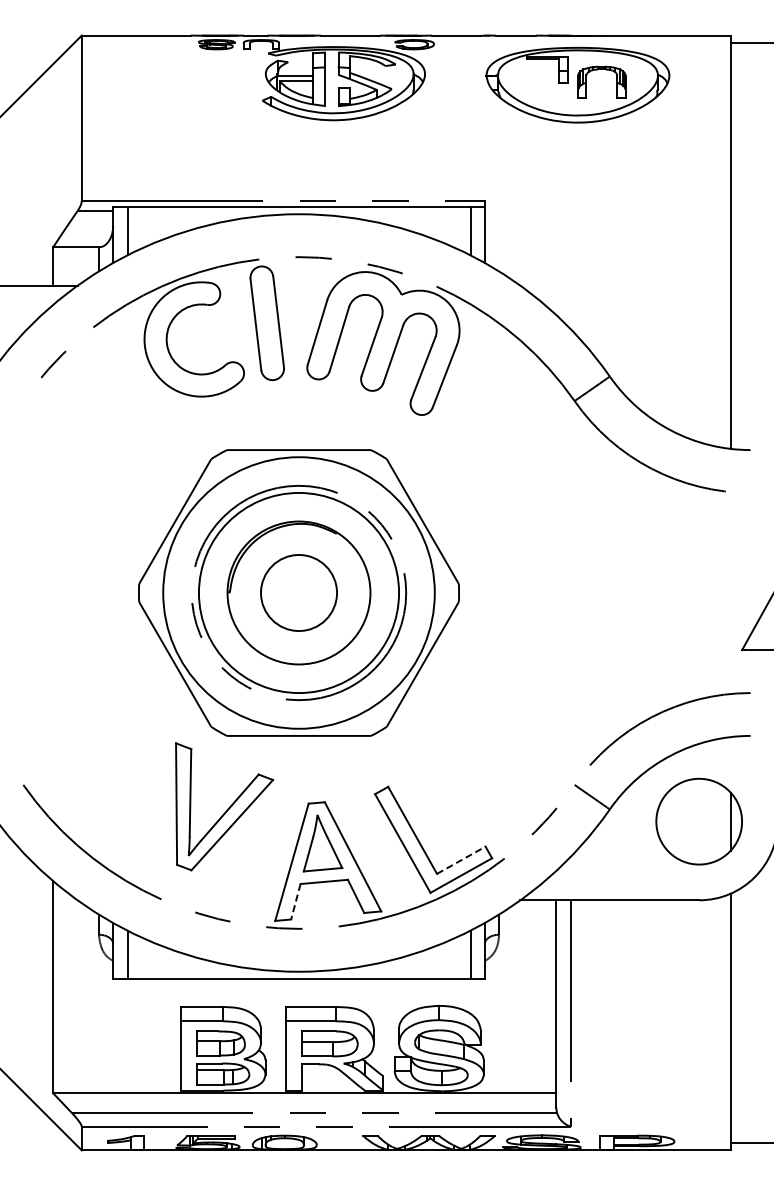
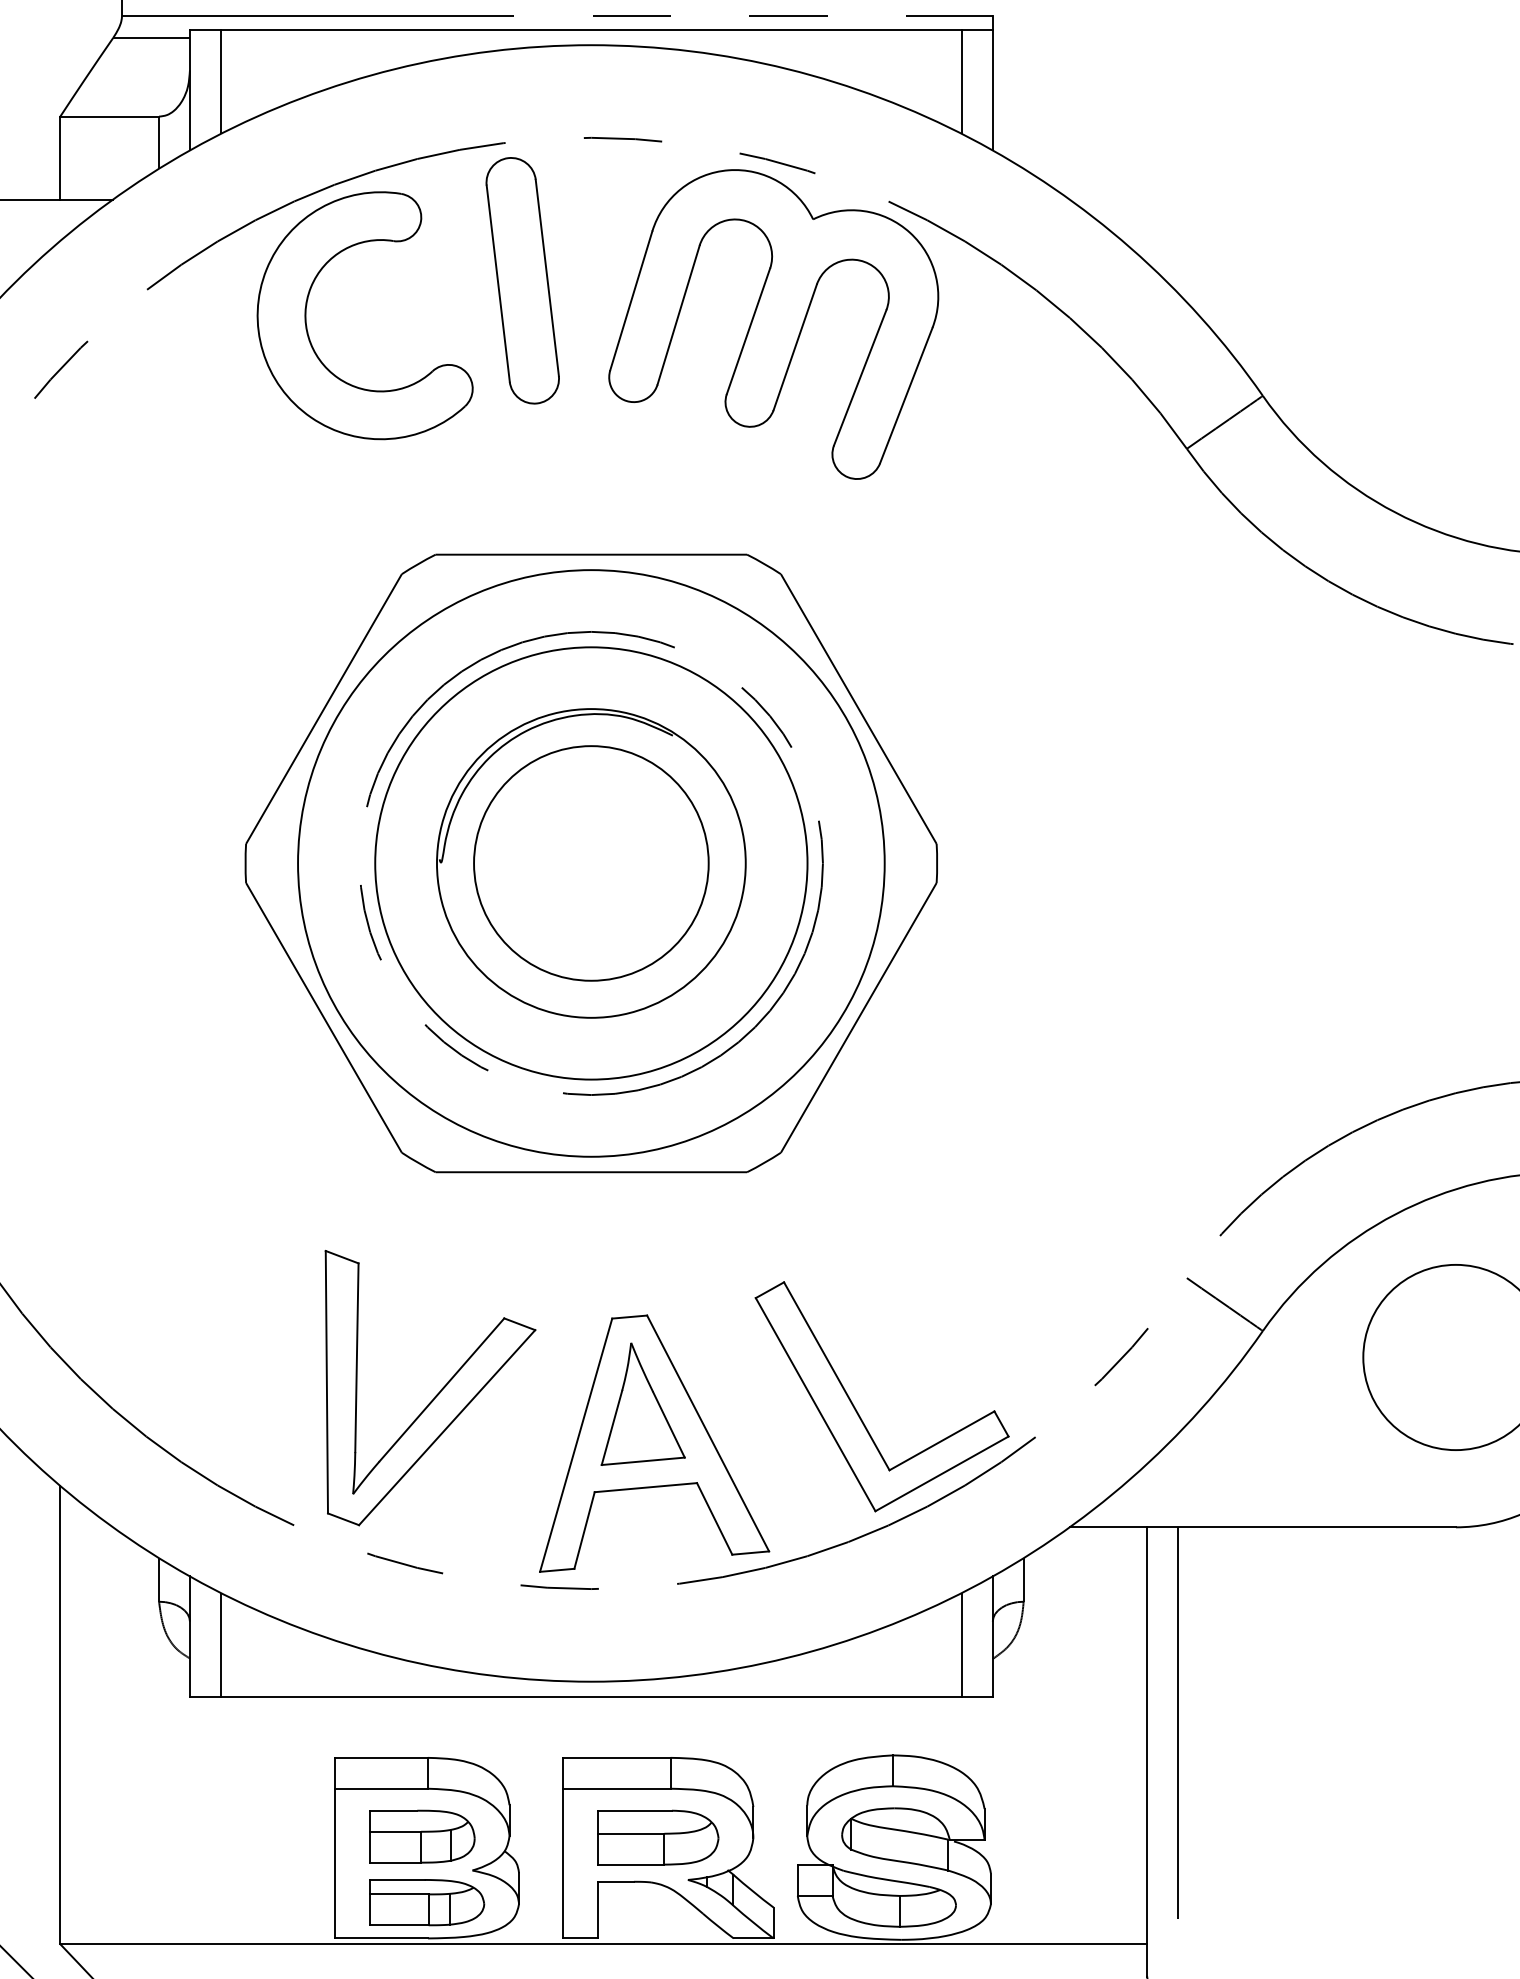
circle: (298, 592) -> (590, 862), size x1.43
part: (224, 806) -> (430, 1387), moved
line: (461, 860) -> (942, 1441), dashed -> solid
line: (295, 902) -> (583, 1532), dashed -> solid

